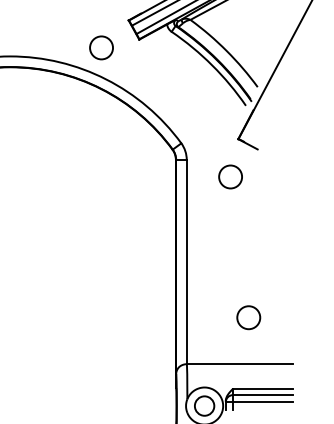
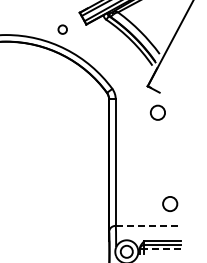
circle: (100, 47) -> (62, 29), size x0.6
circle: (229, 176) -> (157, 112), moved
circle: (249, 316) -> (170, 203), moved
line: (239, 363) -> (148, 225), solid -> dashed
line: (262, 402) -> (162, 249), solid -> dashed

